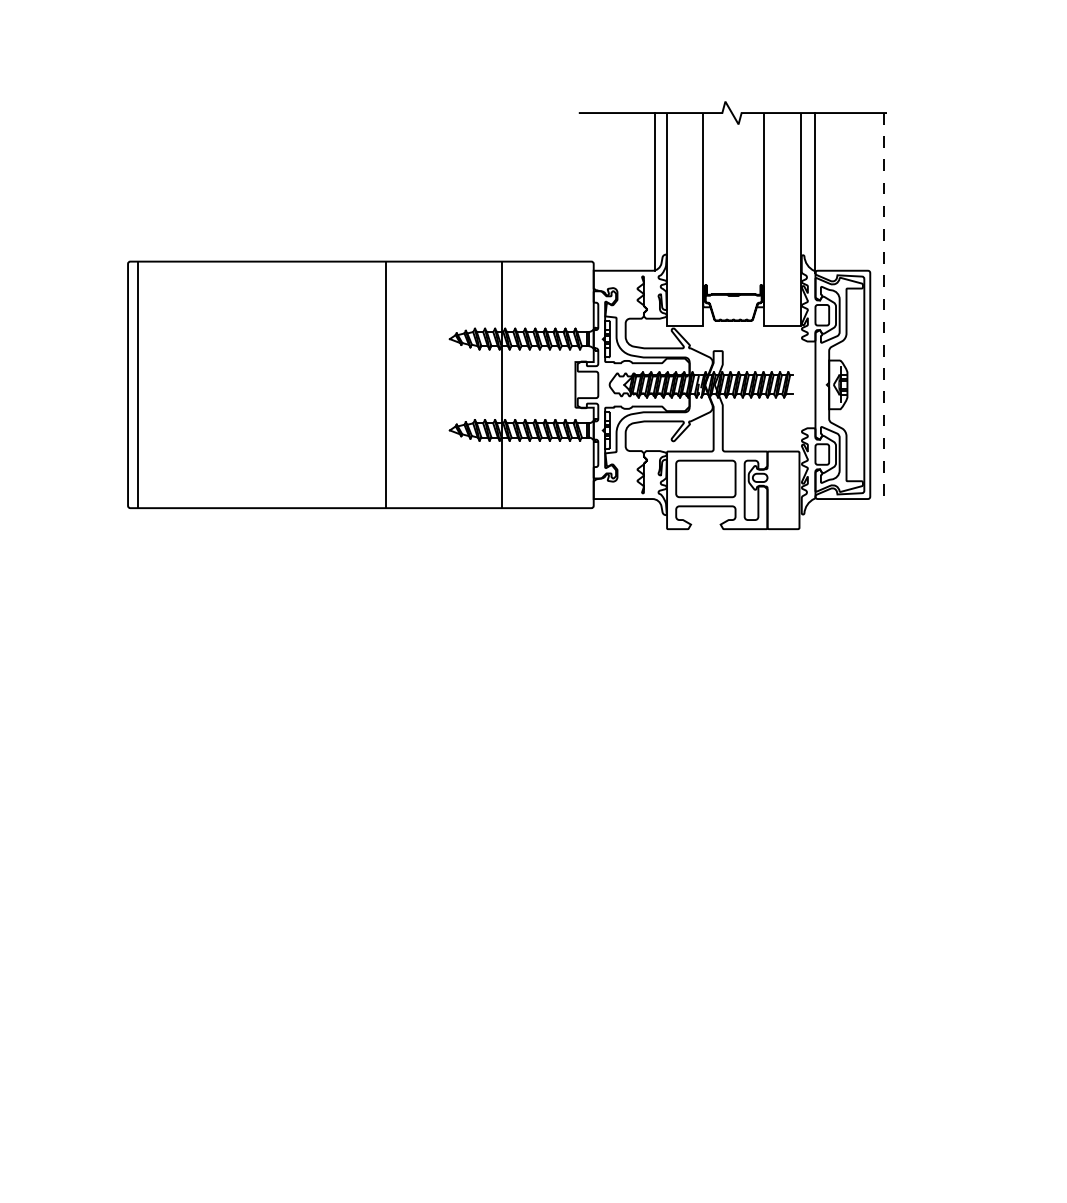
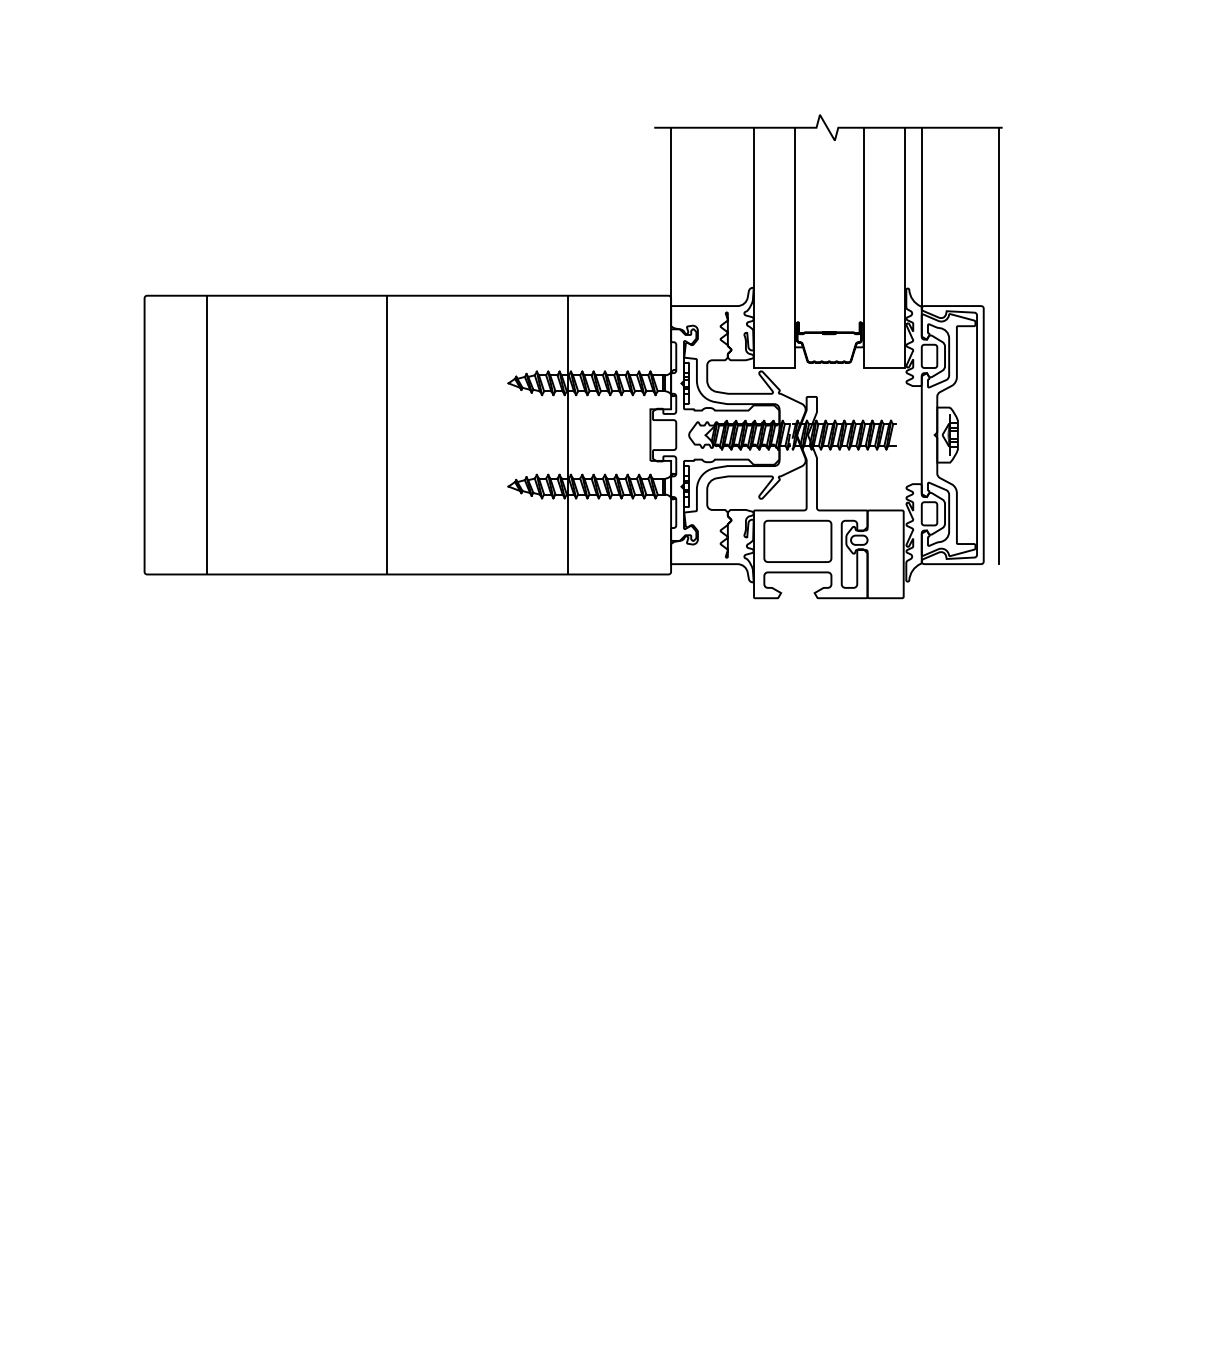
line: (655, 191) -> (671, 216), moved
line: (884, 306) -> (999, 346), dashed -> solid
line: (137, 384) -> (206, 434), moved
line: (386, 384) -> (387, 434), moved

